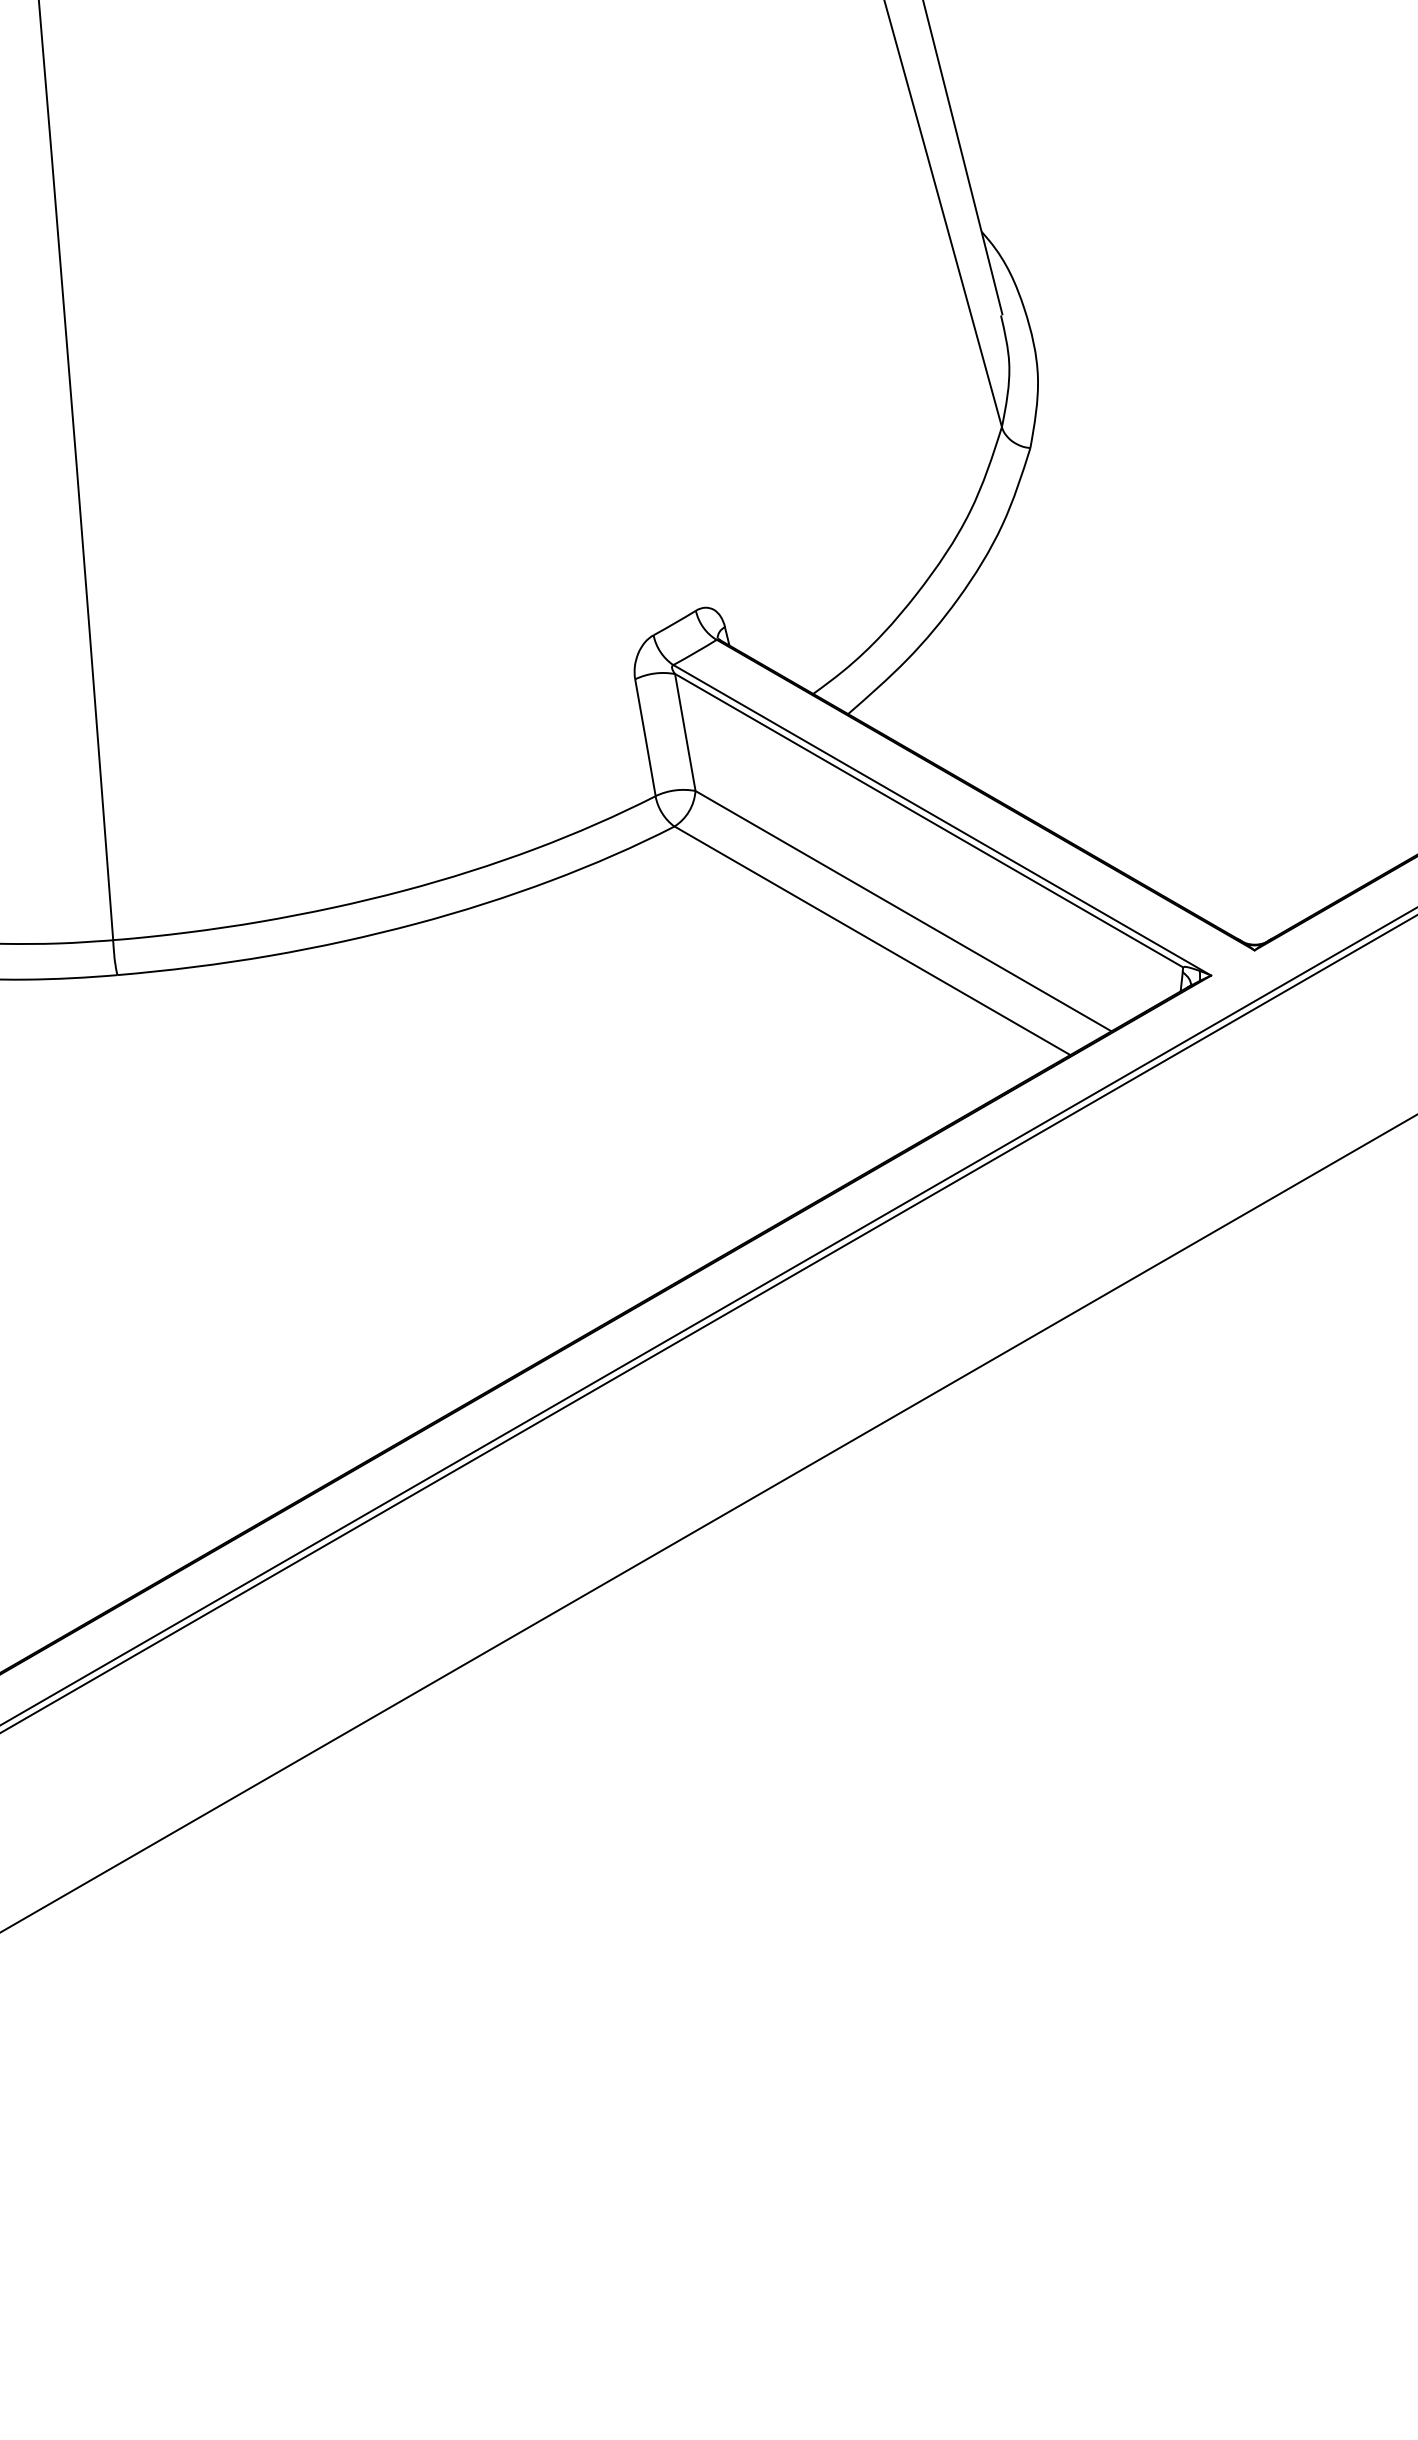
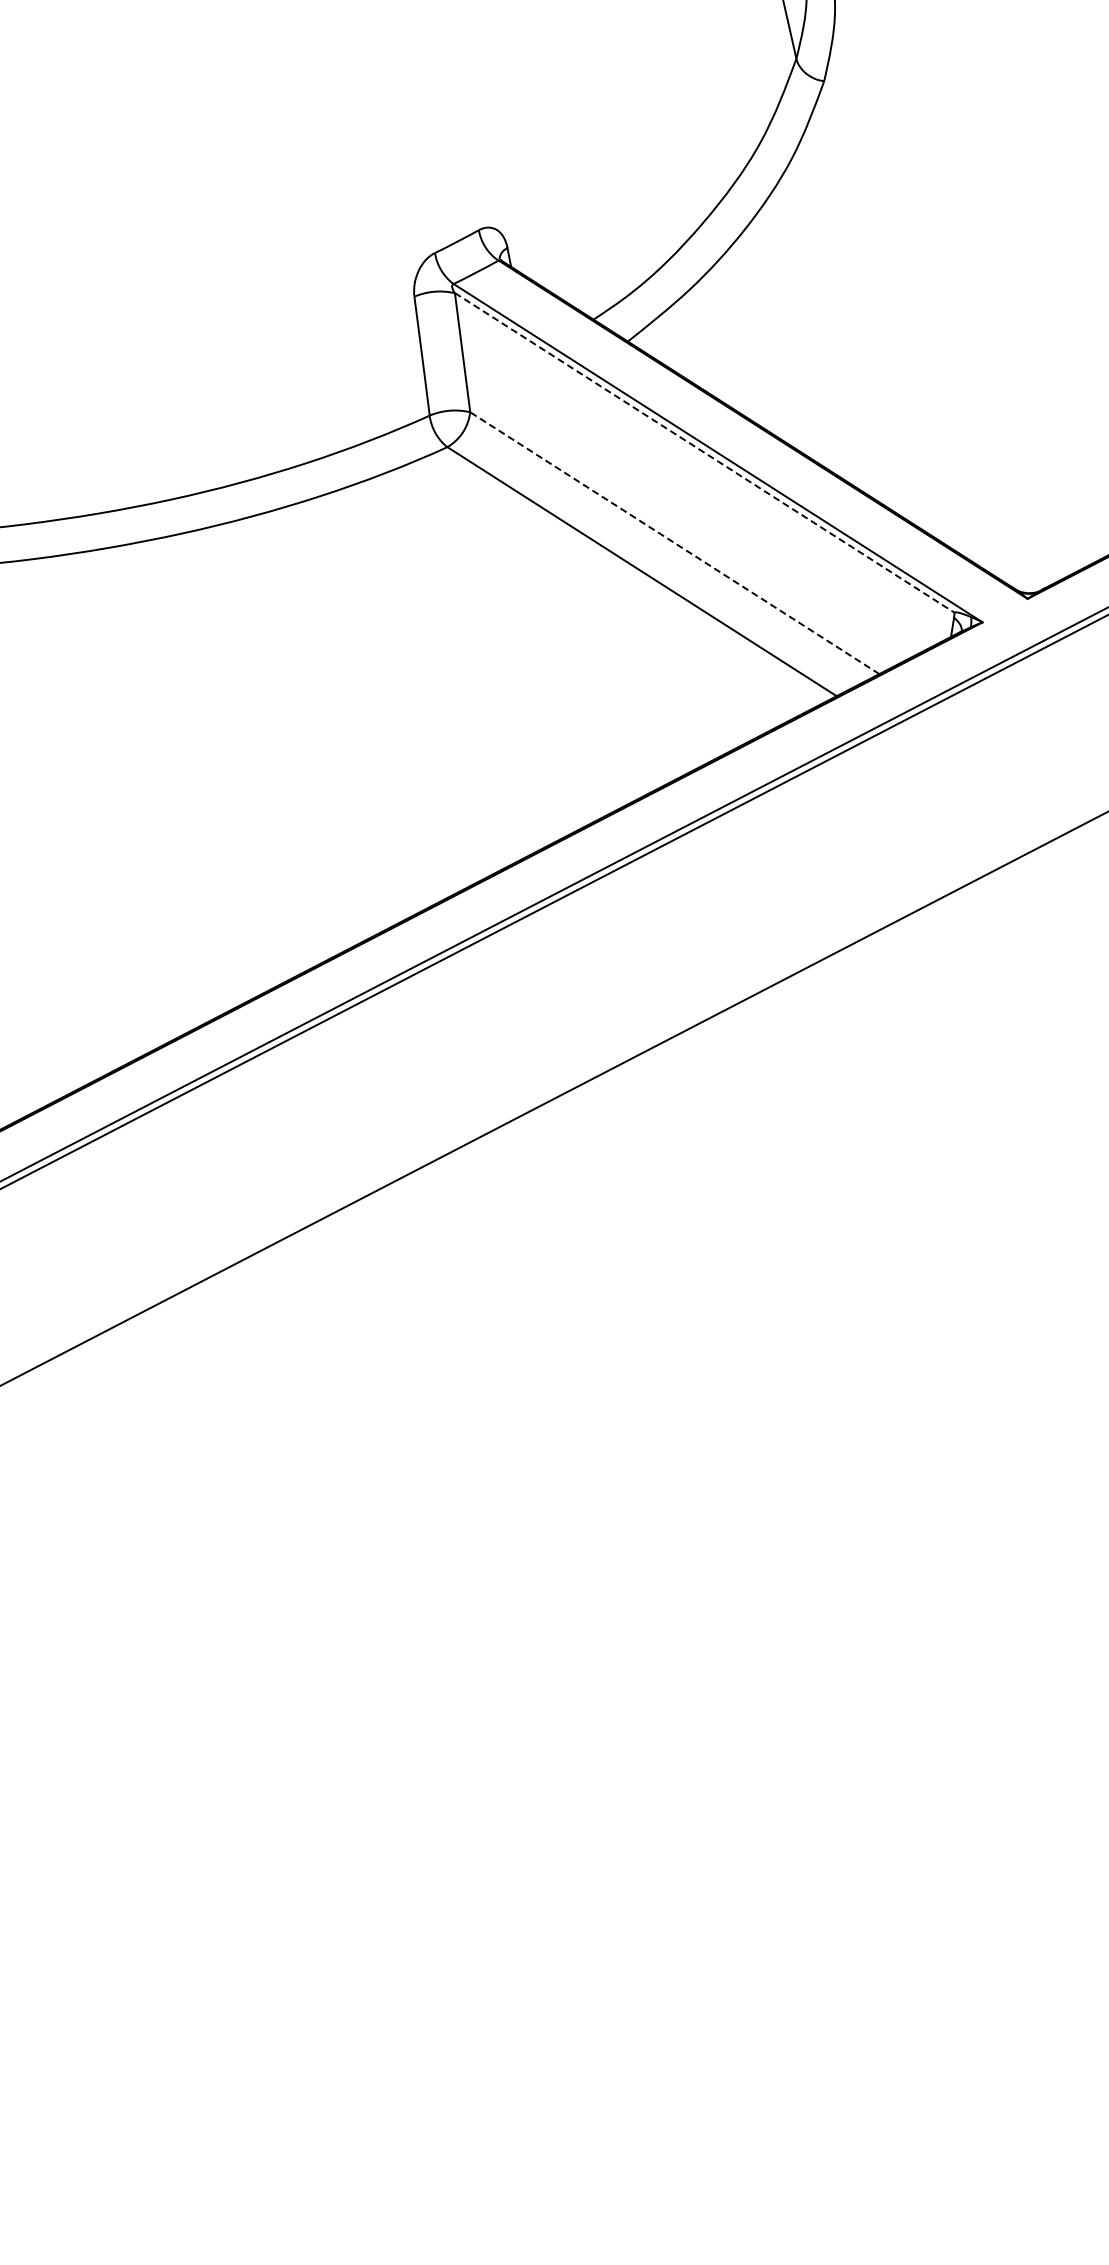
line: (929, 820) -> (705, 452), solid -> dashed
line: (903, 910) -> (674, 542), solid -> dashed

